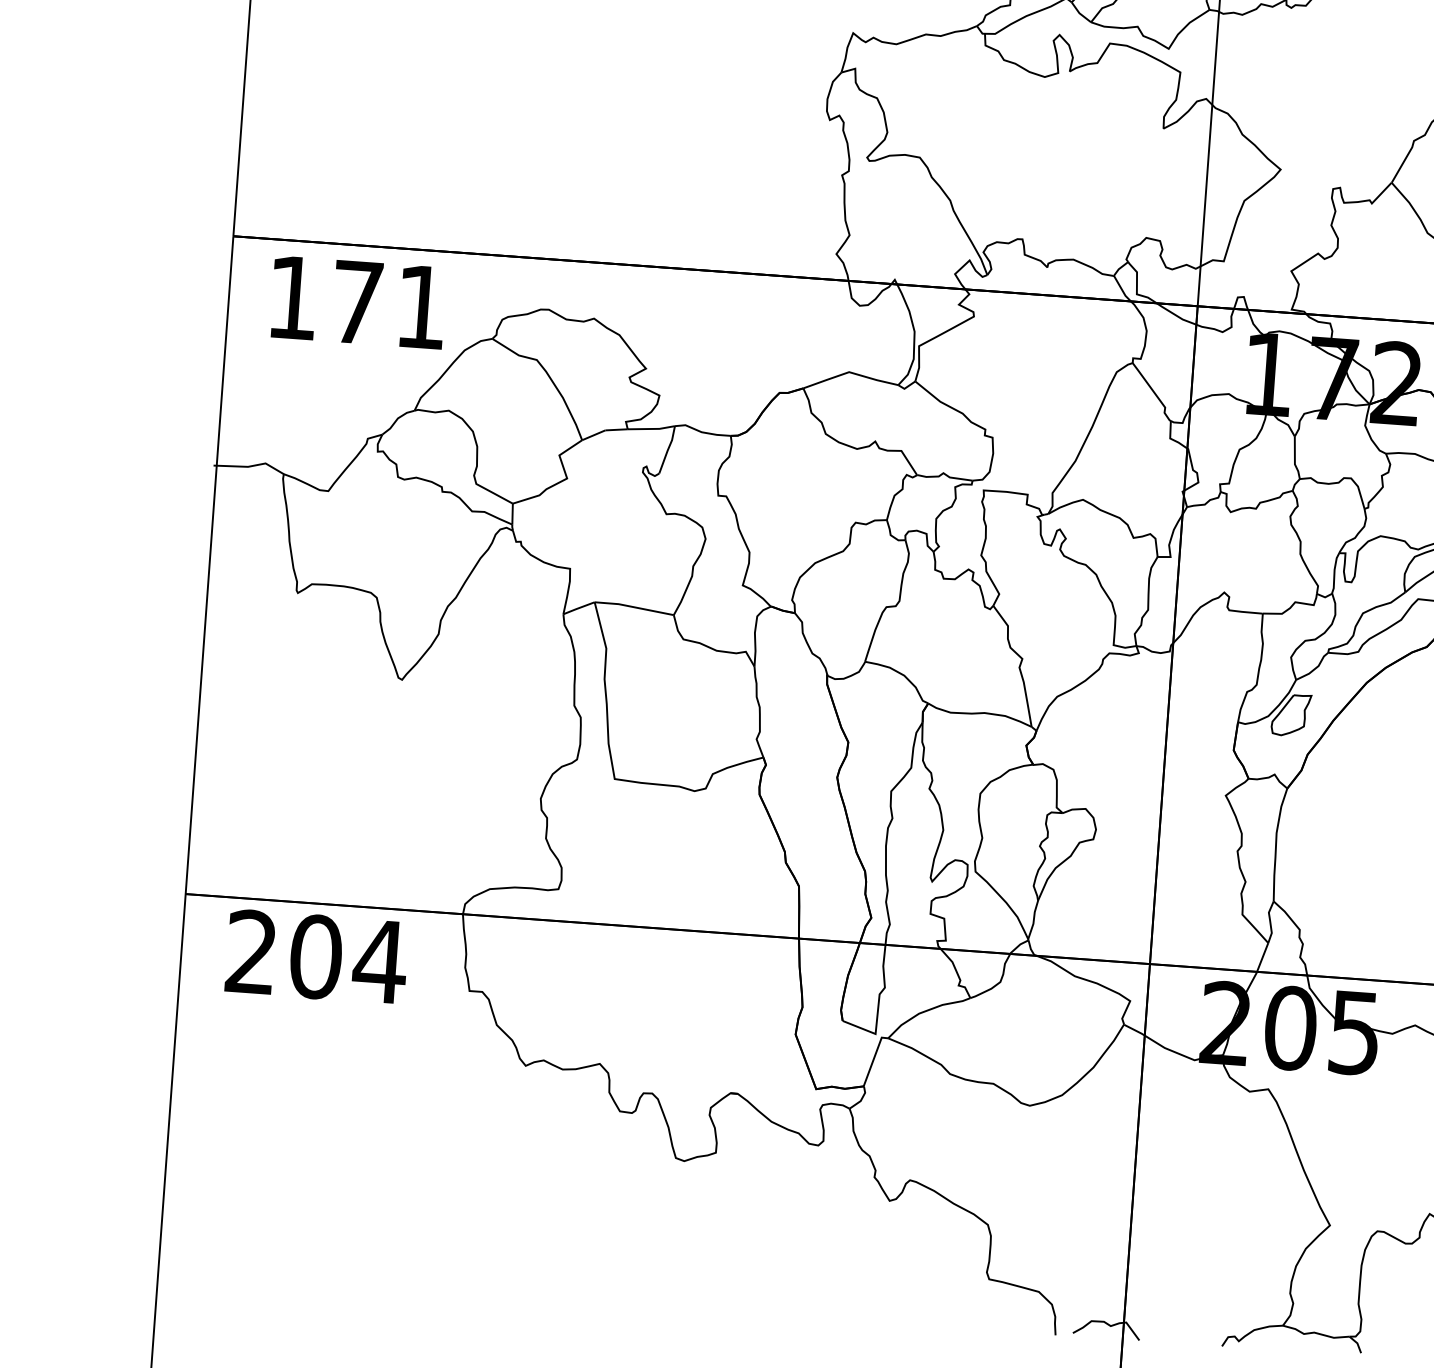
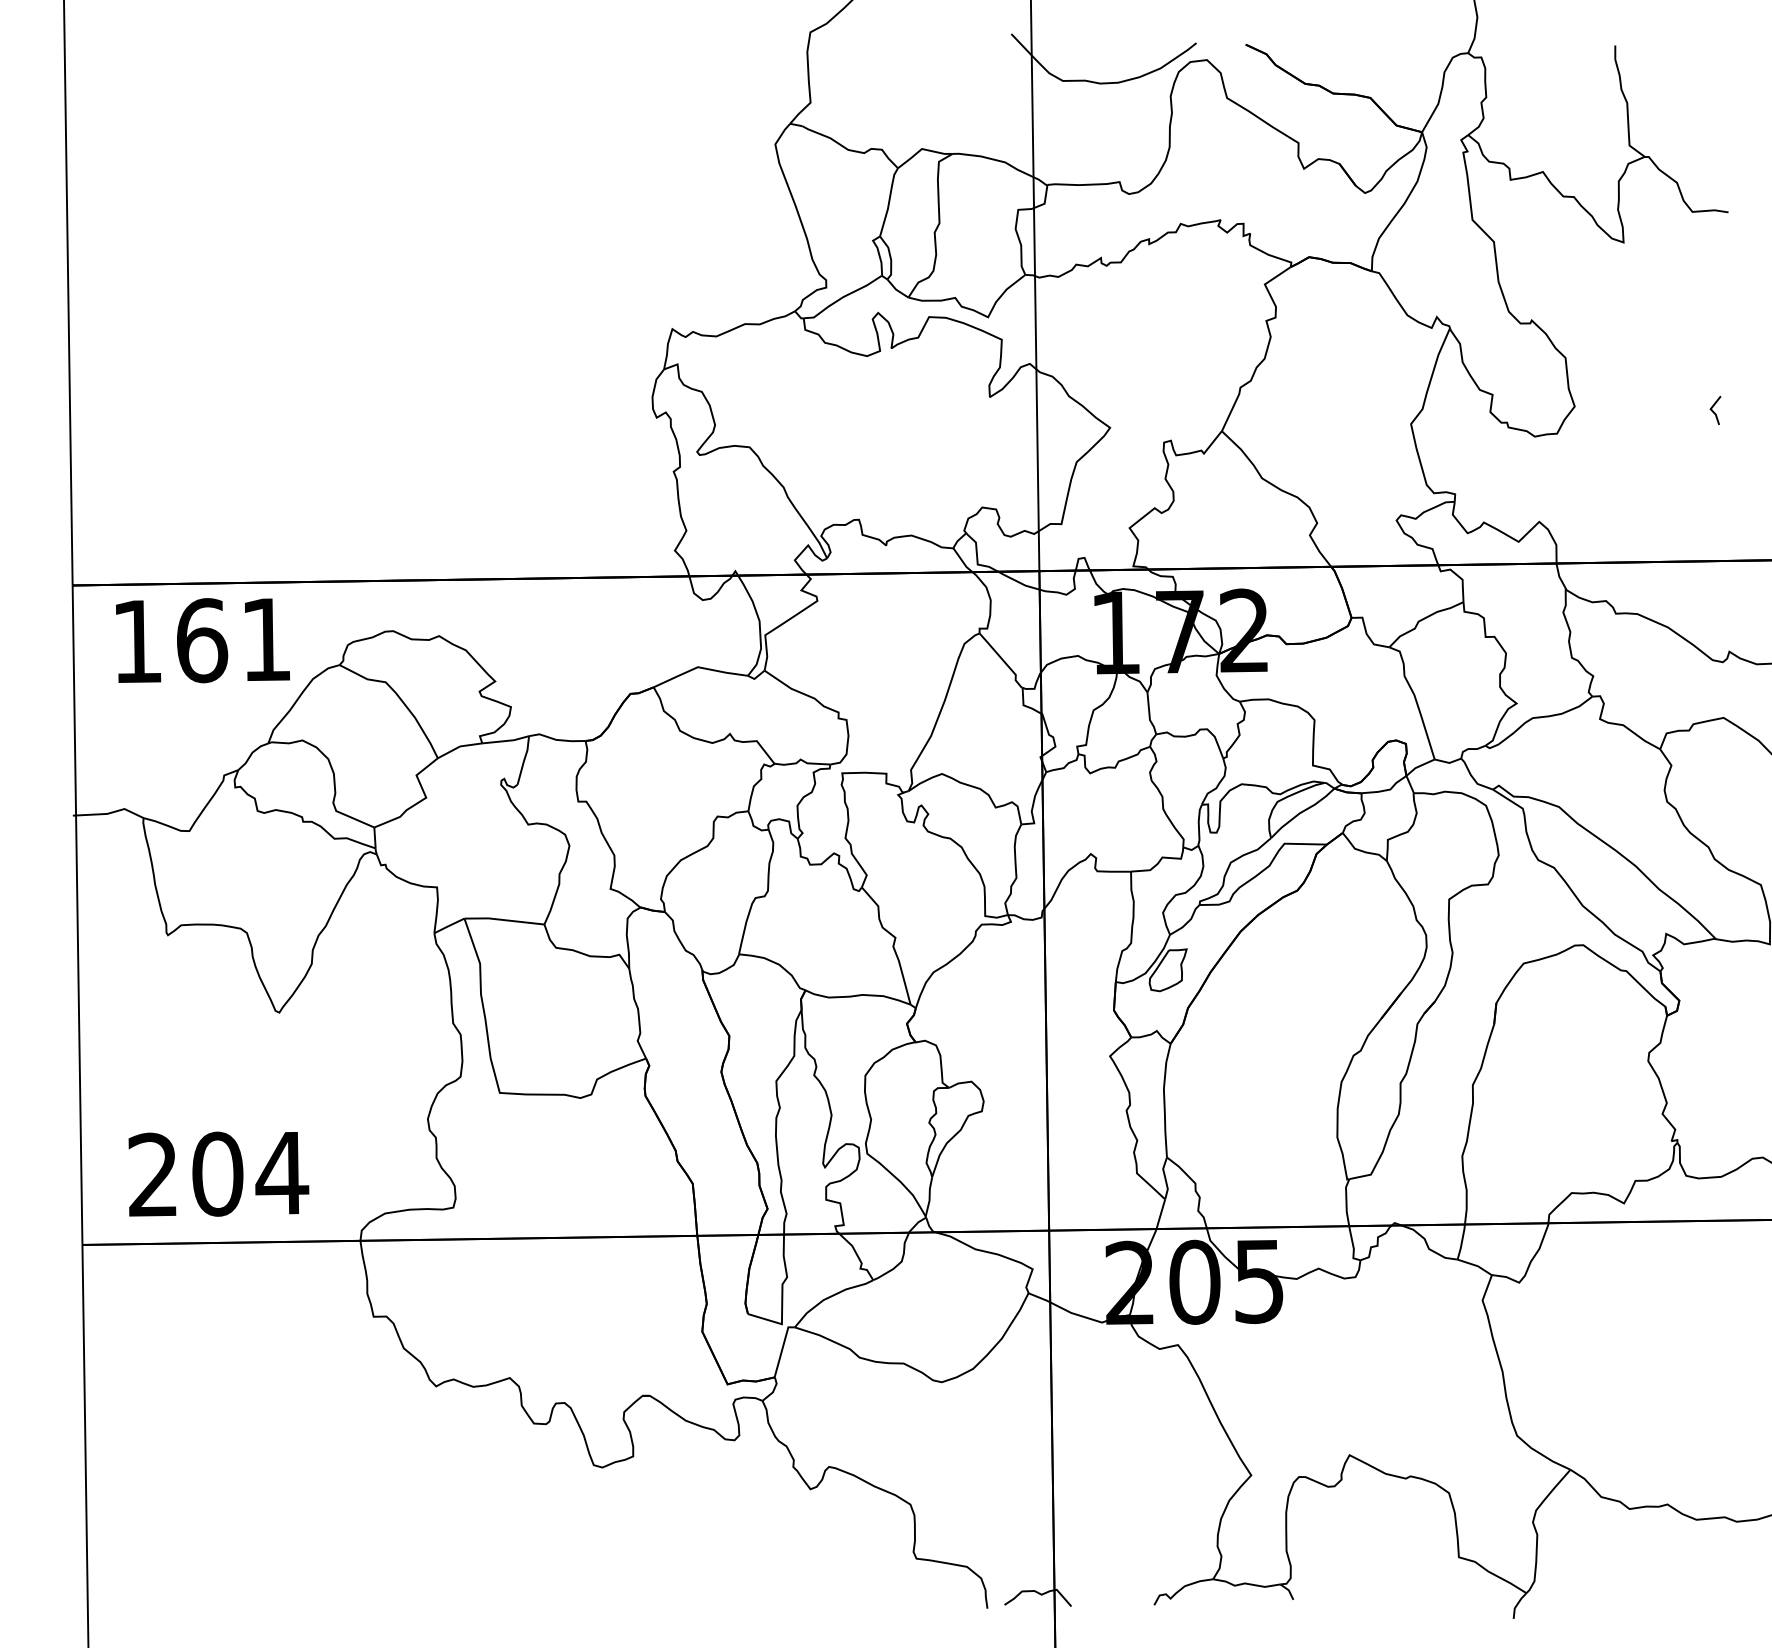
text: (357, 302) -> (202, 640), 171 -> 161
text: (316, 956) -> (218, 1173), moved

